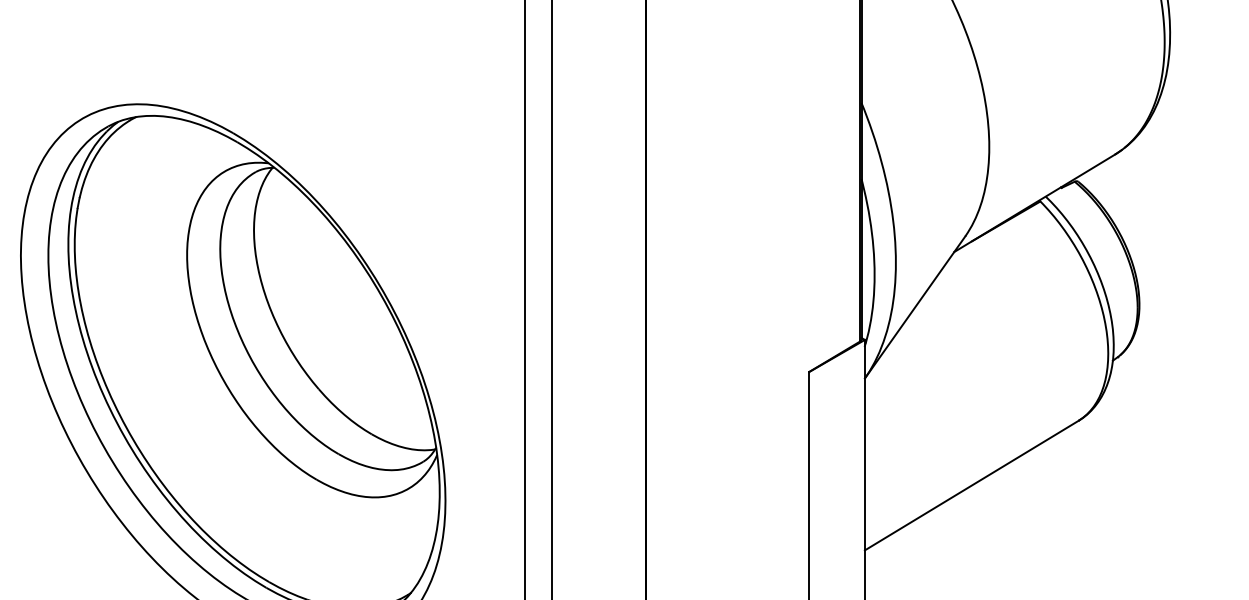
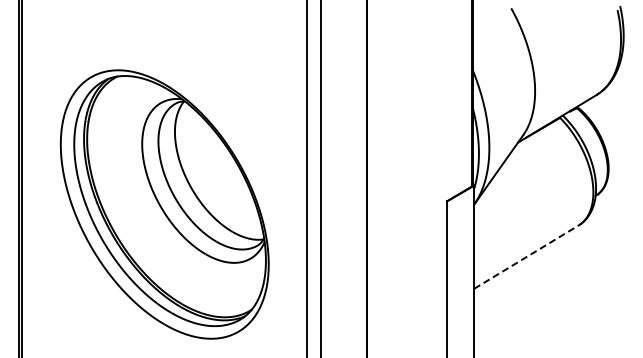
line: (971, 484) -> (526, 256), solid -> dashed

